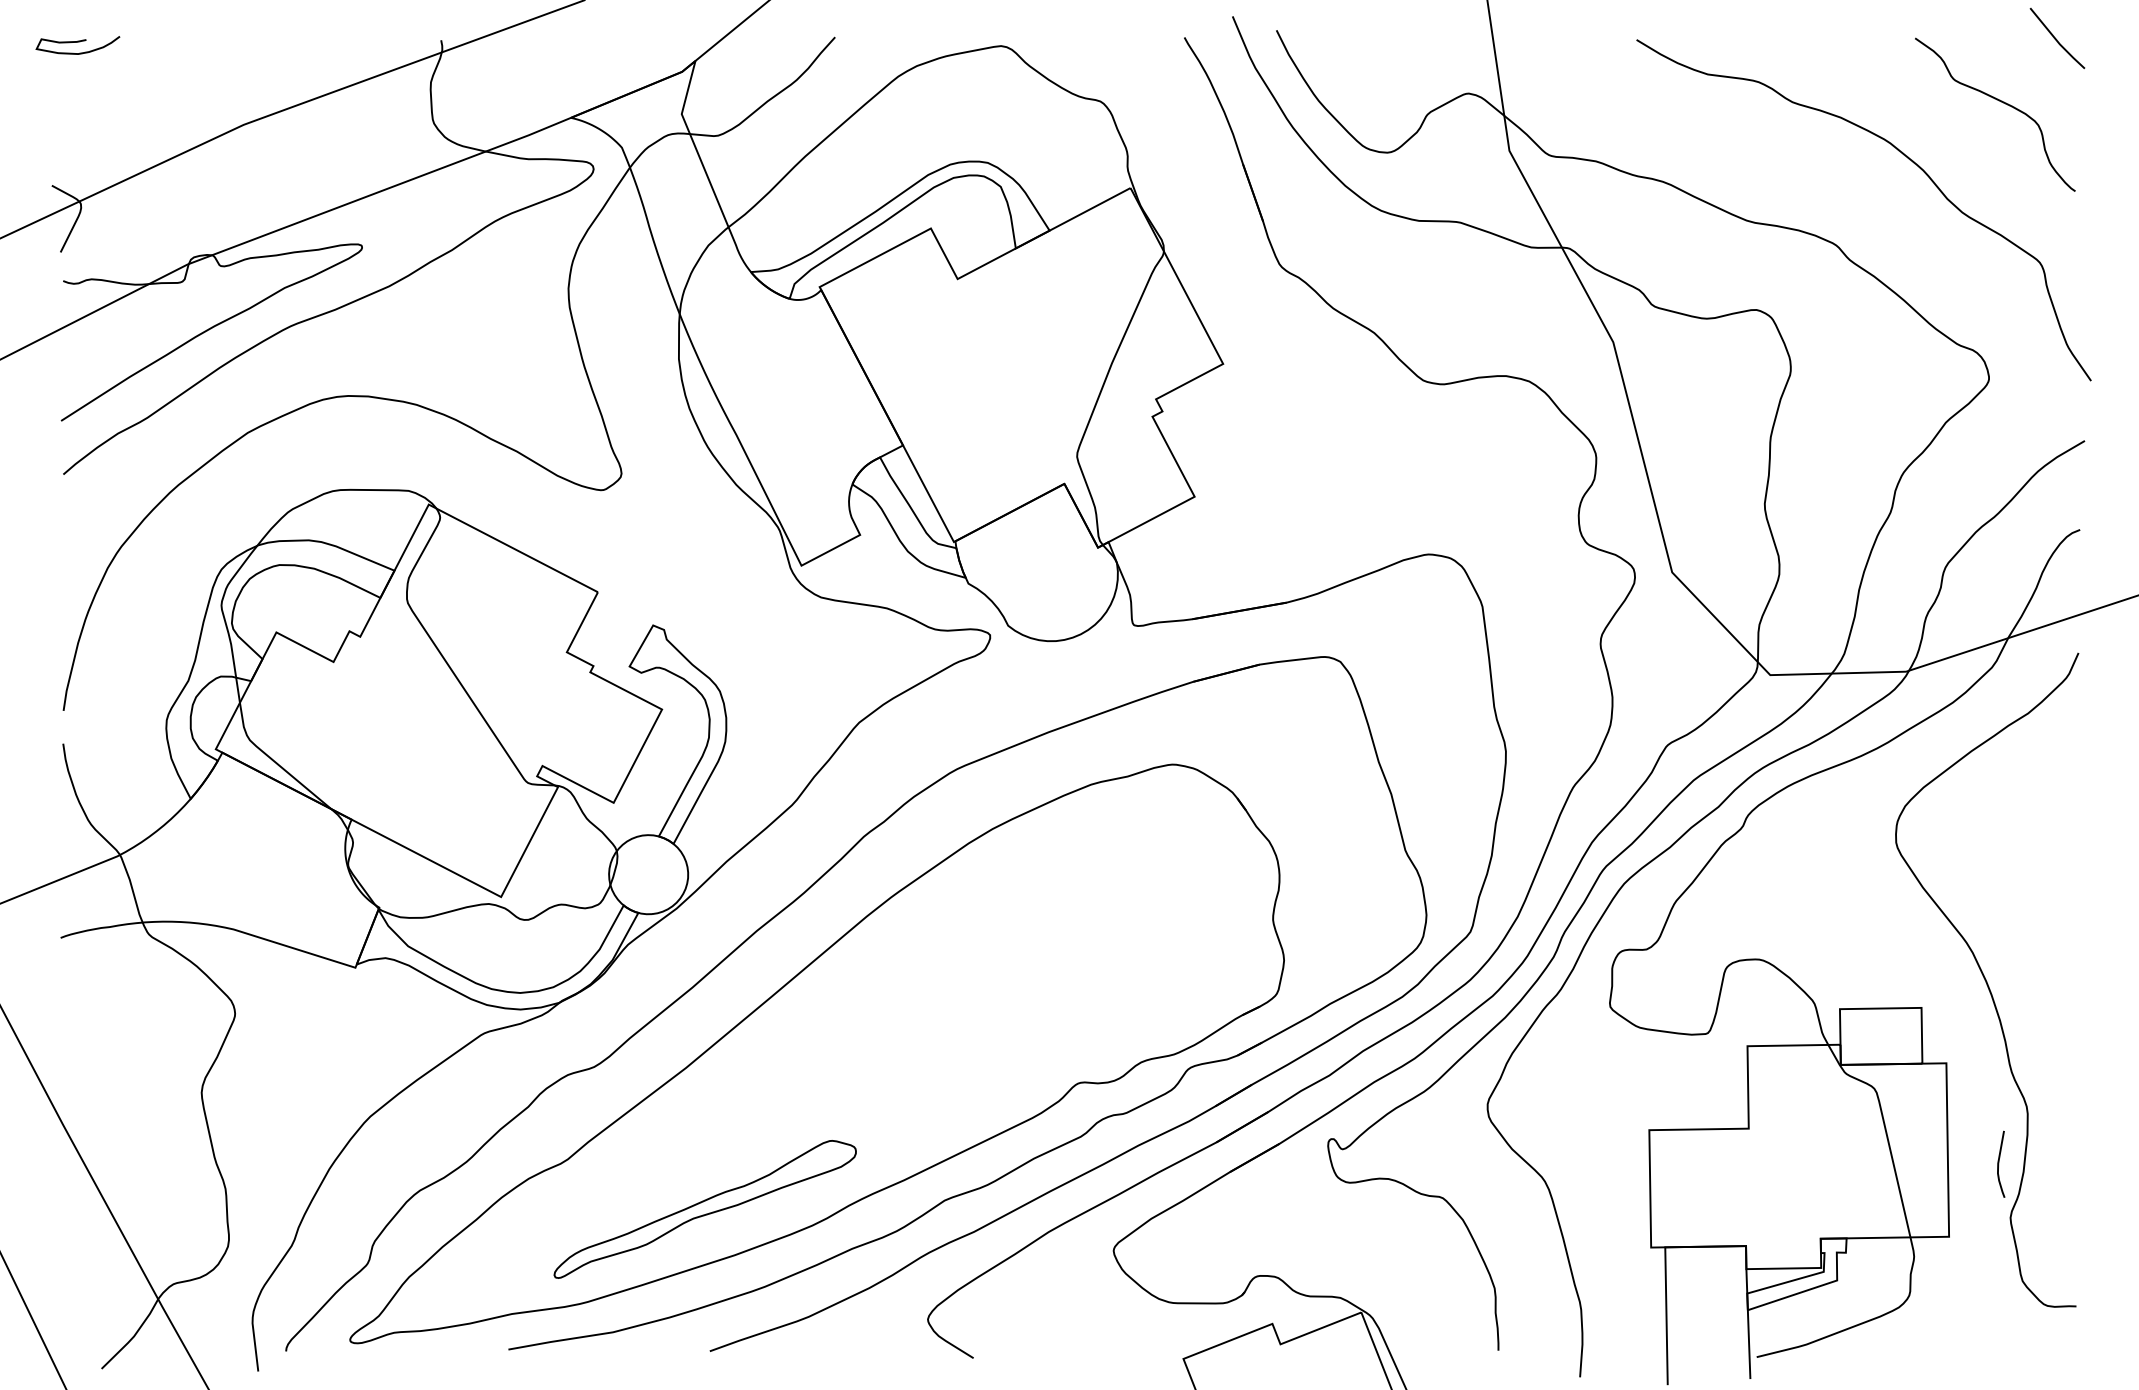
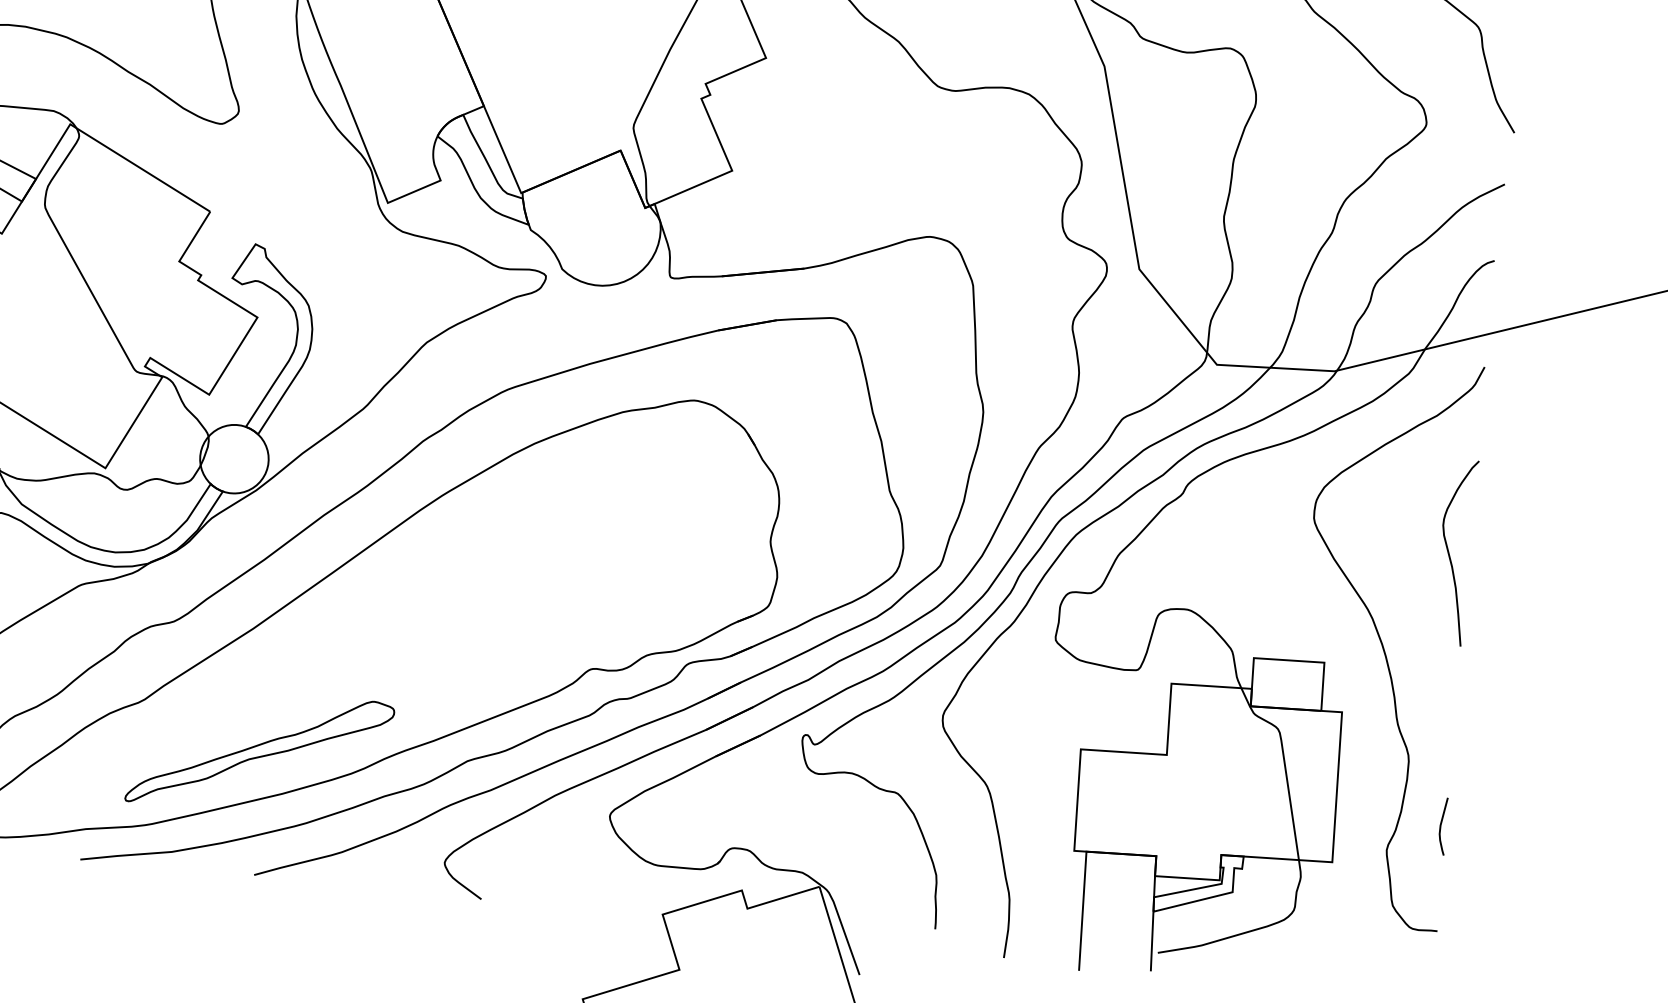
curve: (2055, 870) -> (1449, 553), added
curve: (1999, 1163) -> (1441, 825), moved

